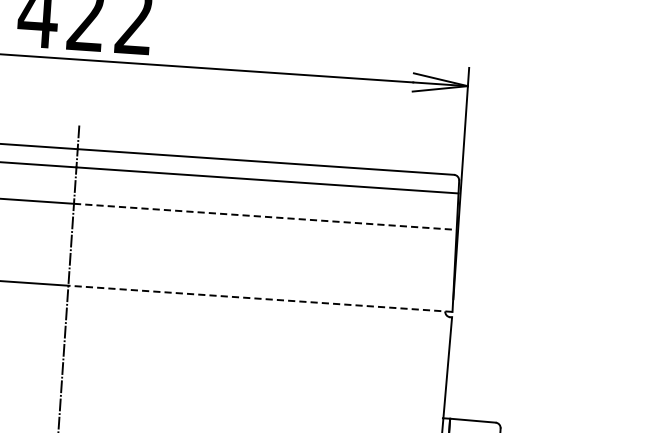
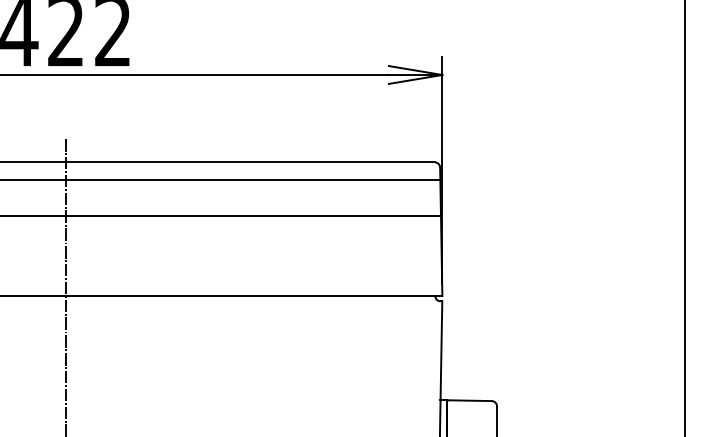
line: (266, 216) -> (254, 215), dashed -> solid
line: (259, 299) -> (253, 296), dashed -> solid

